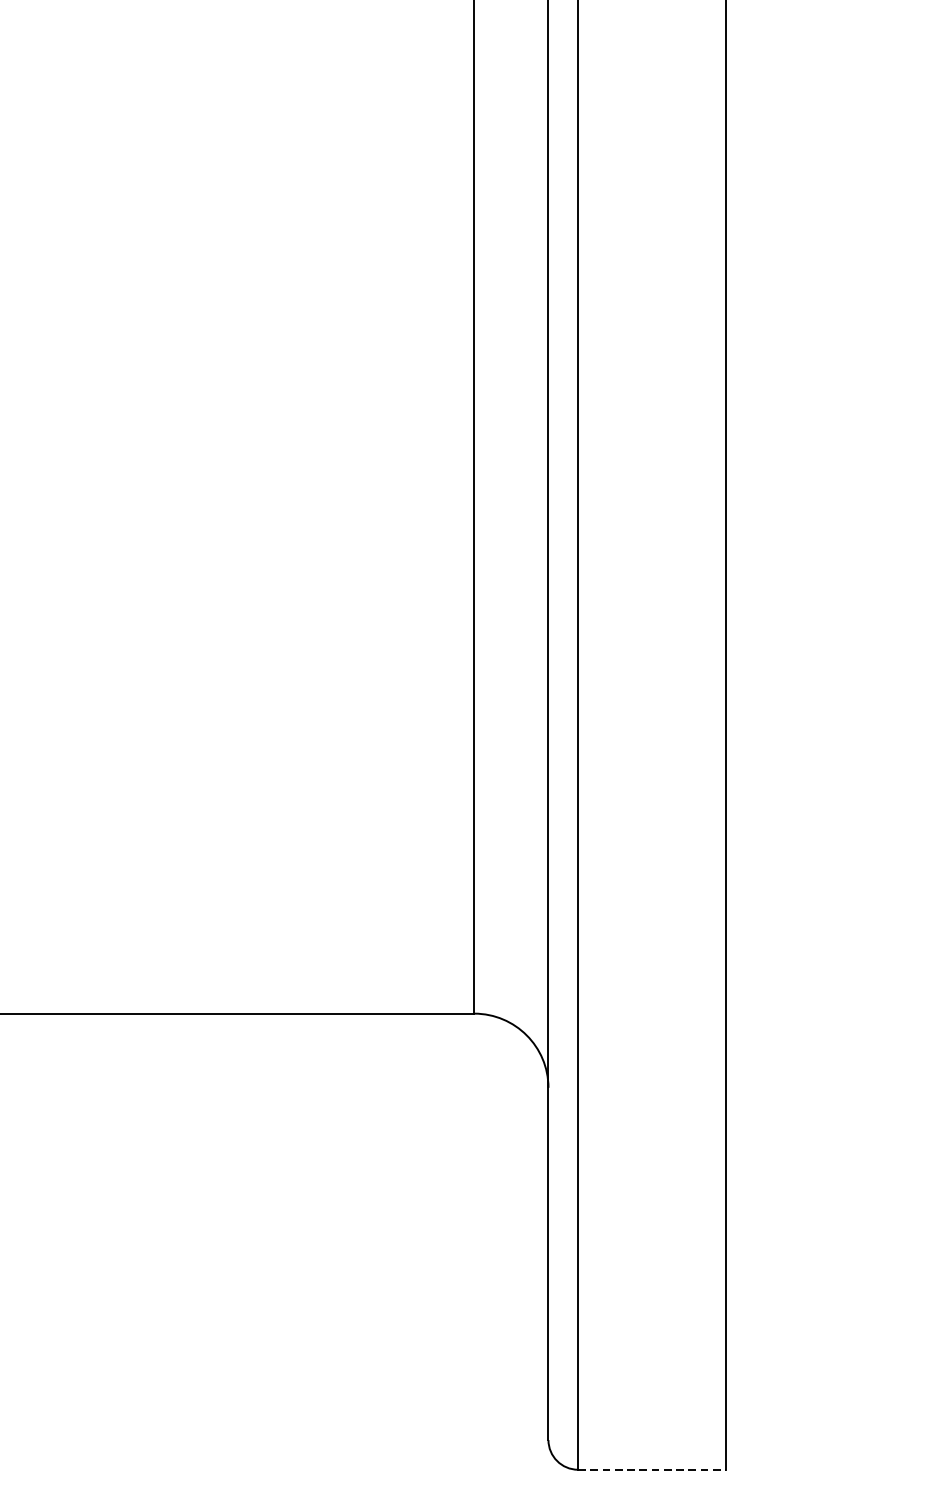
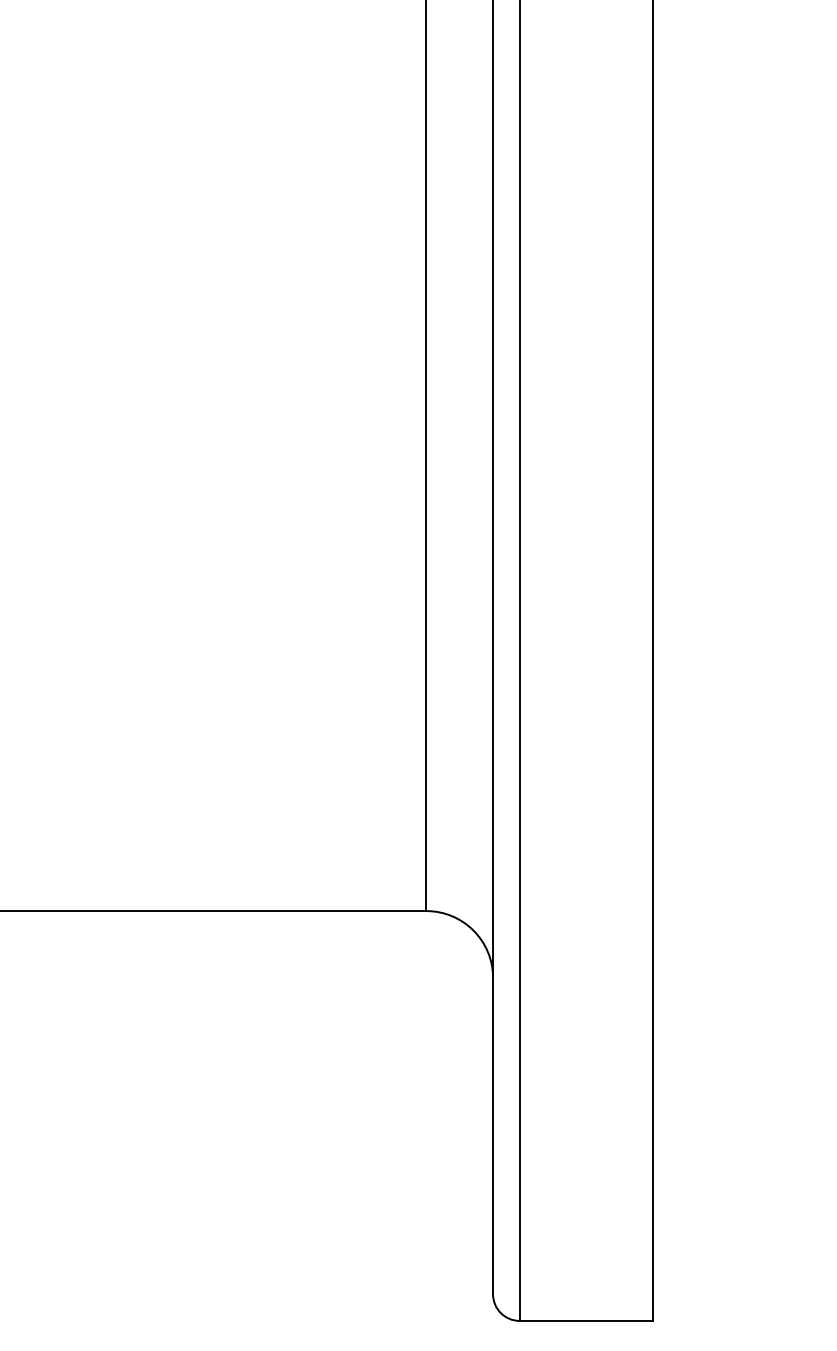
line: (652, 1469) -> (586, 1320), dashed -> solid

